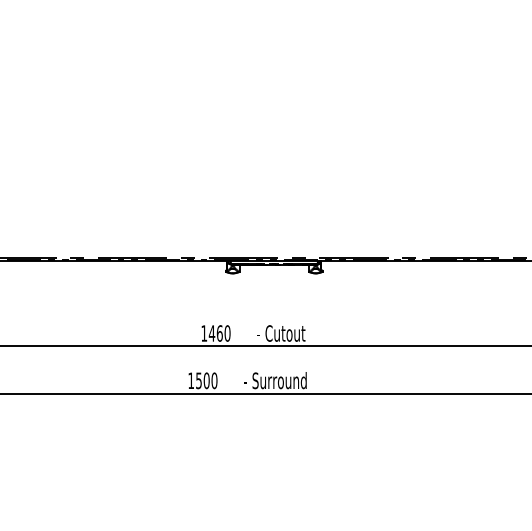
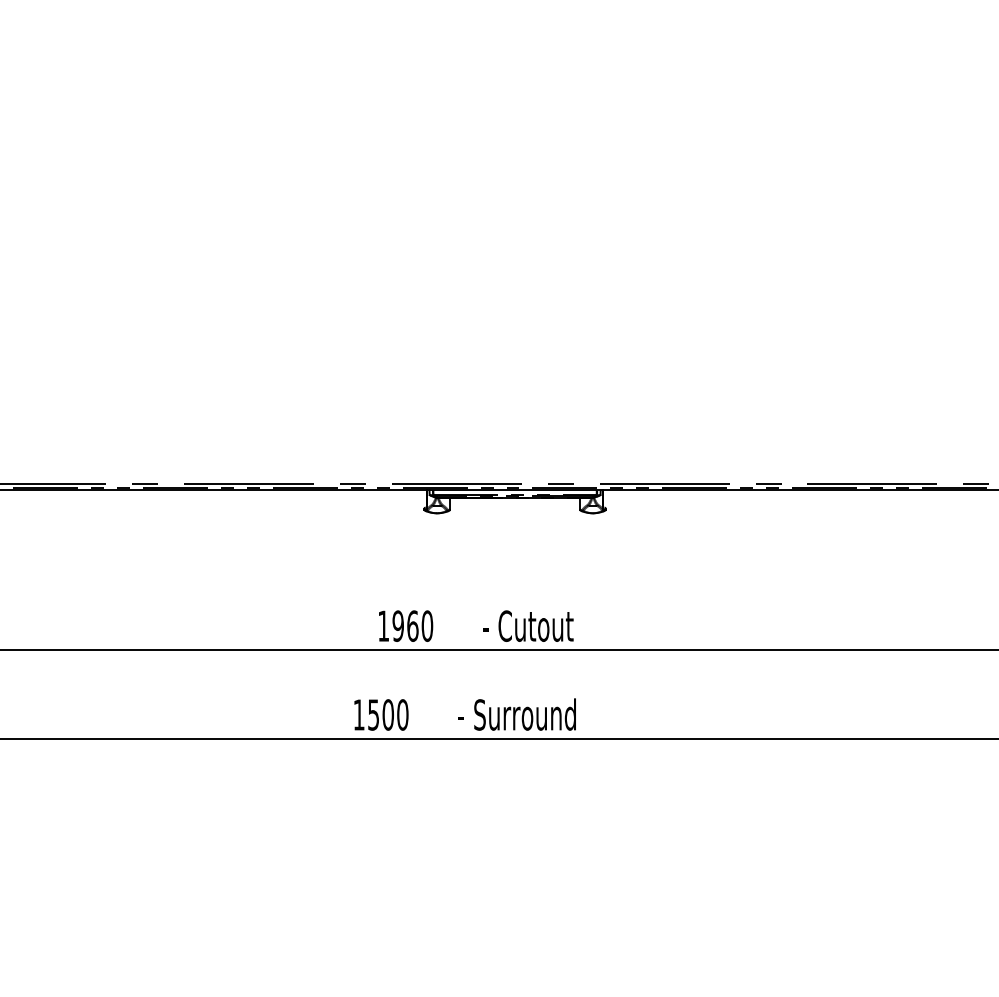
text: (211, 333) -> (397, 626), 1460 -> 1960

